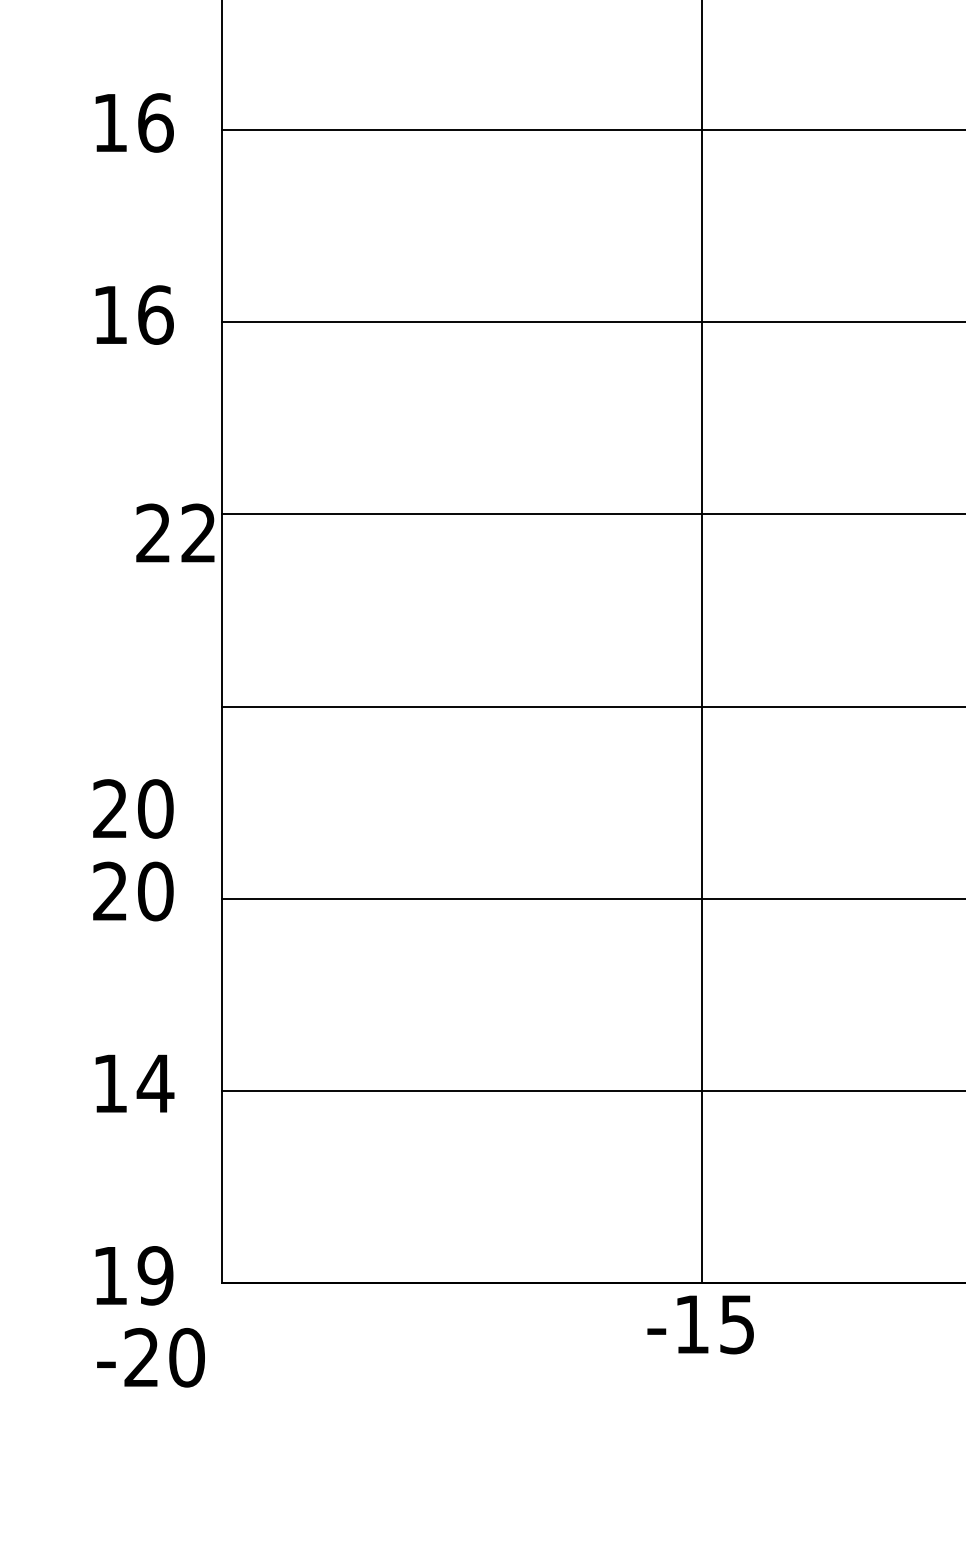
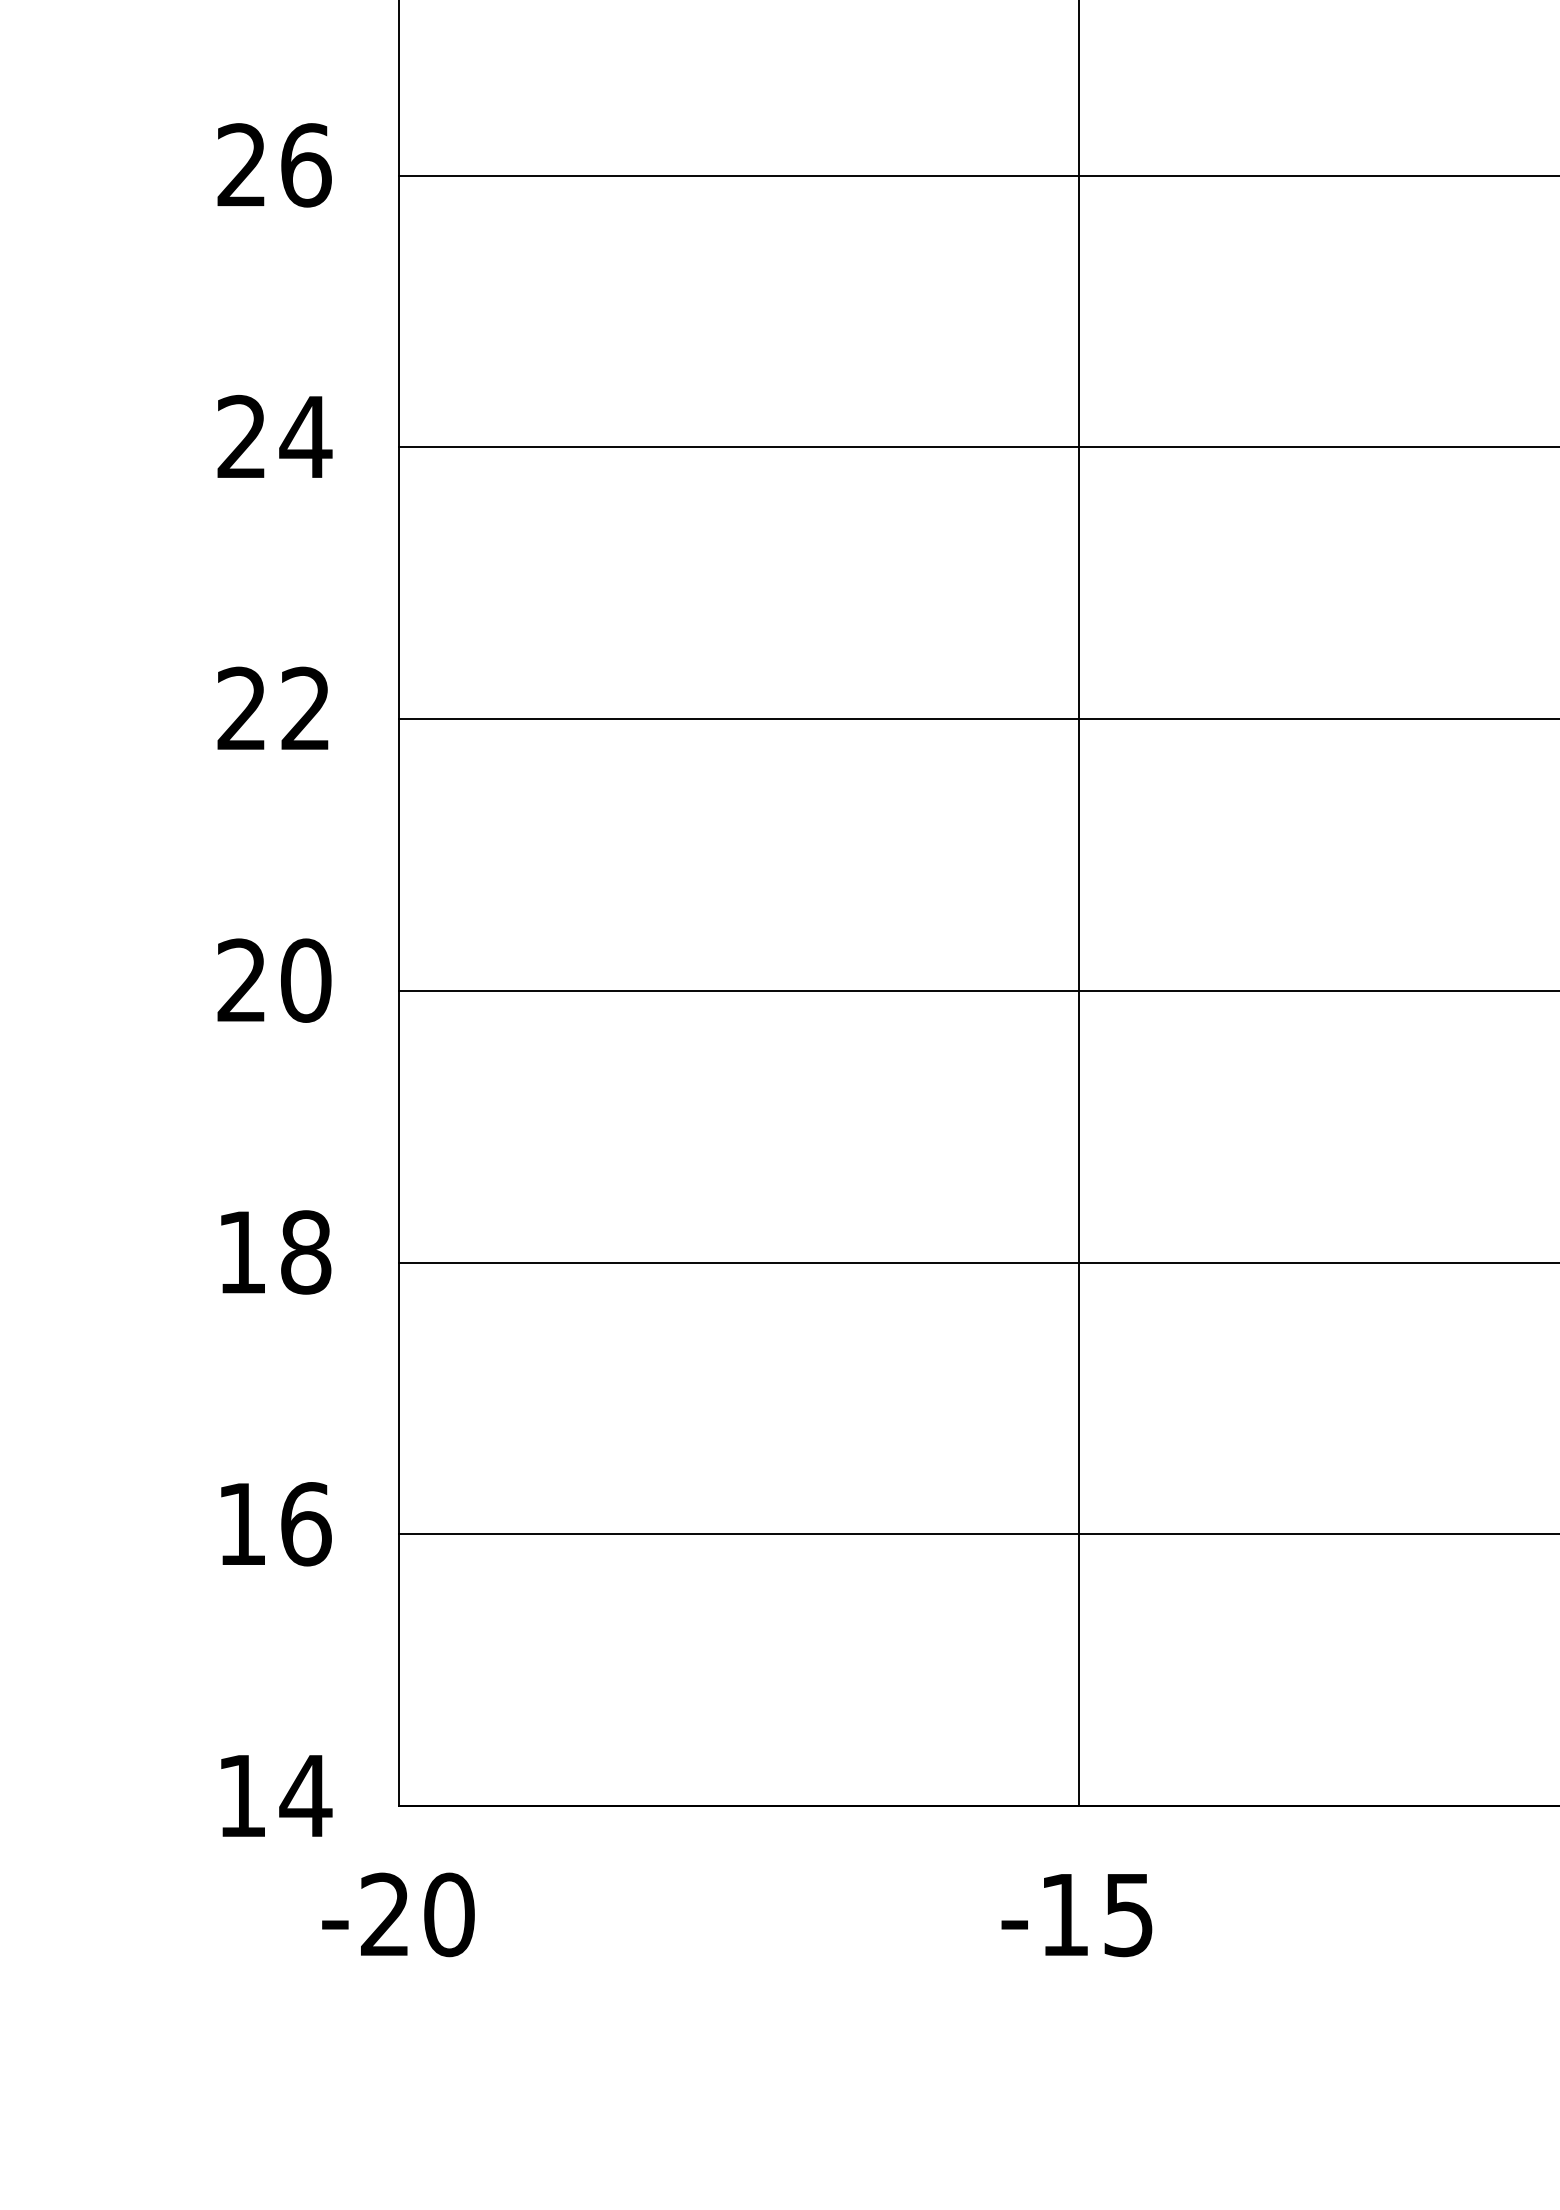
text: (109, 122) -> (240, 164), 16 -> 26
text: (133, 314) -> (274, 436), 16 -> 24
text: (175, 532) -> (272, 707), moved
text: (133, 808) -> (274, 980), moved
text: (133, 891) -> (274, 1252), 20 -> 18
text: (155, 1083) -> (305, 1524), 14 -> 16
text: (155, 1275) -> (305, 1795), 19 -> 14
text: (700, 1324) -> (1076, 1915), moved
text: (151, 1357) -> (398, 1914), moved

